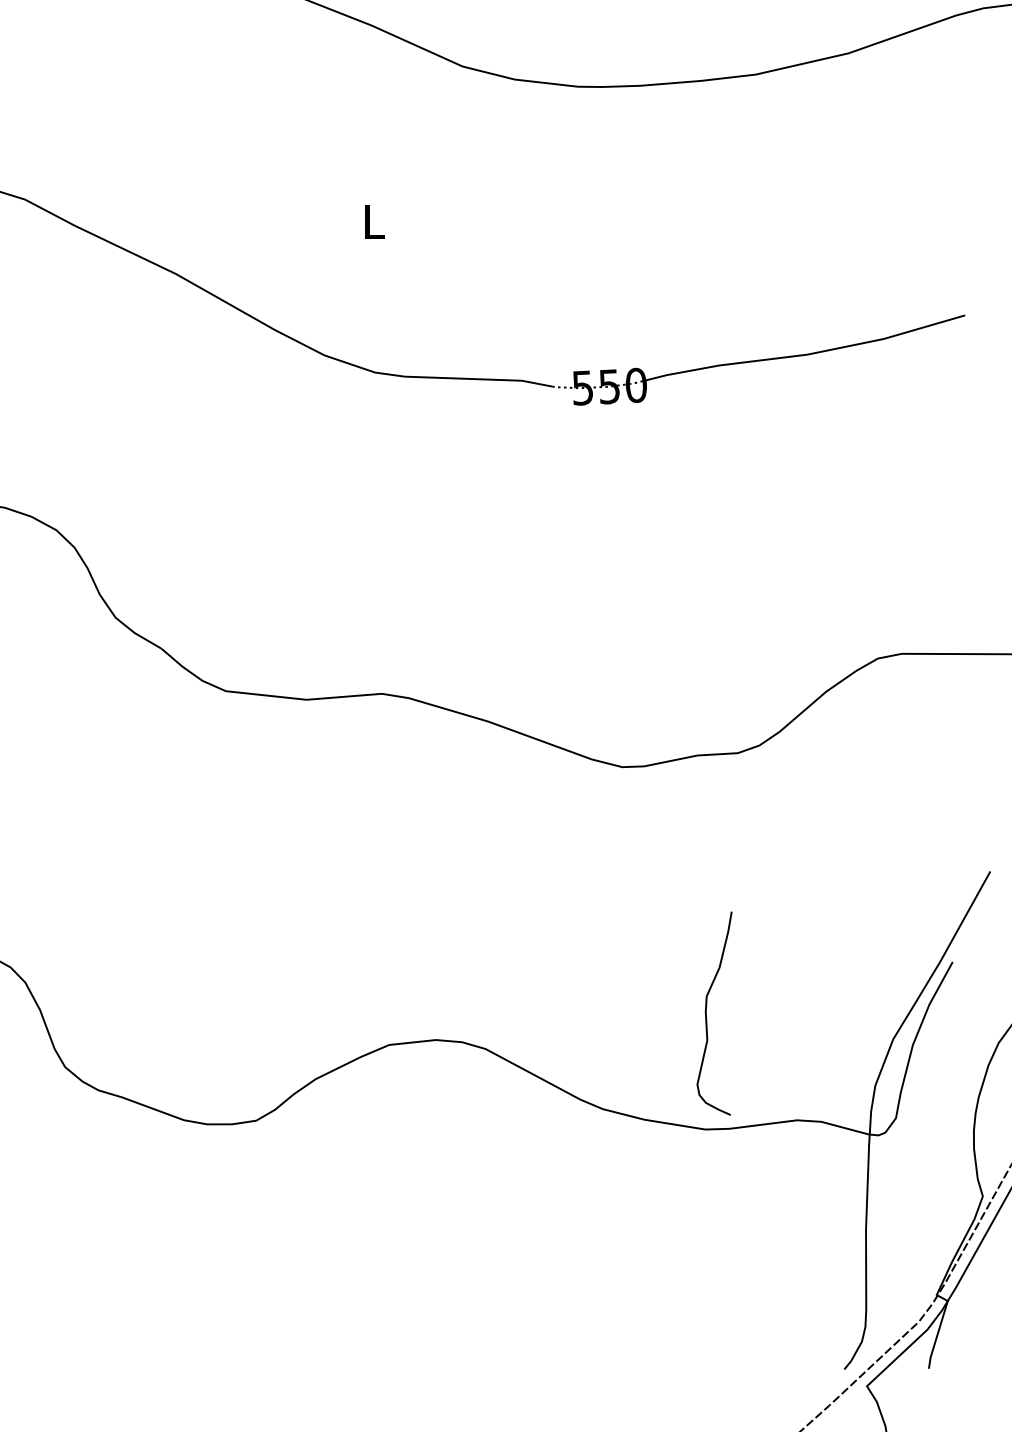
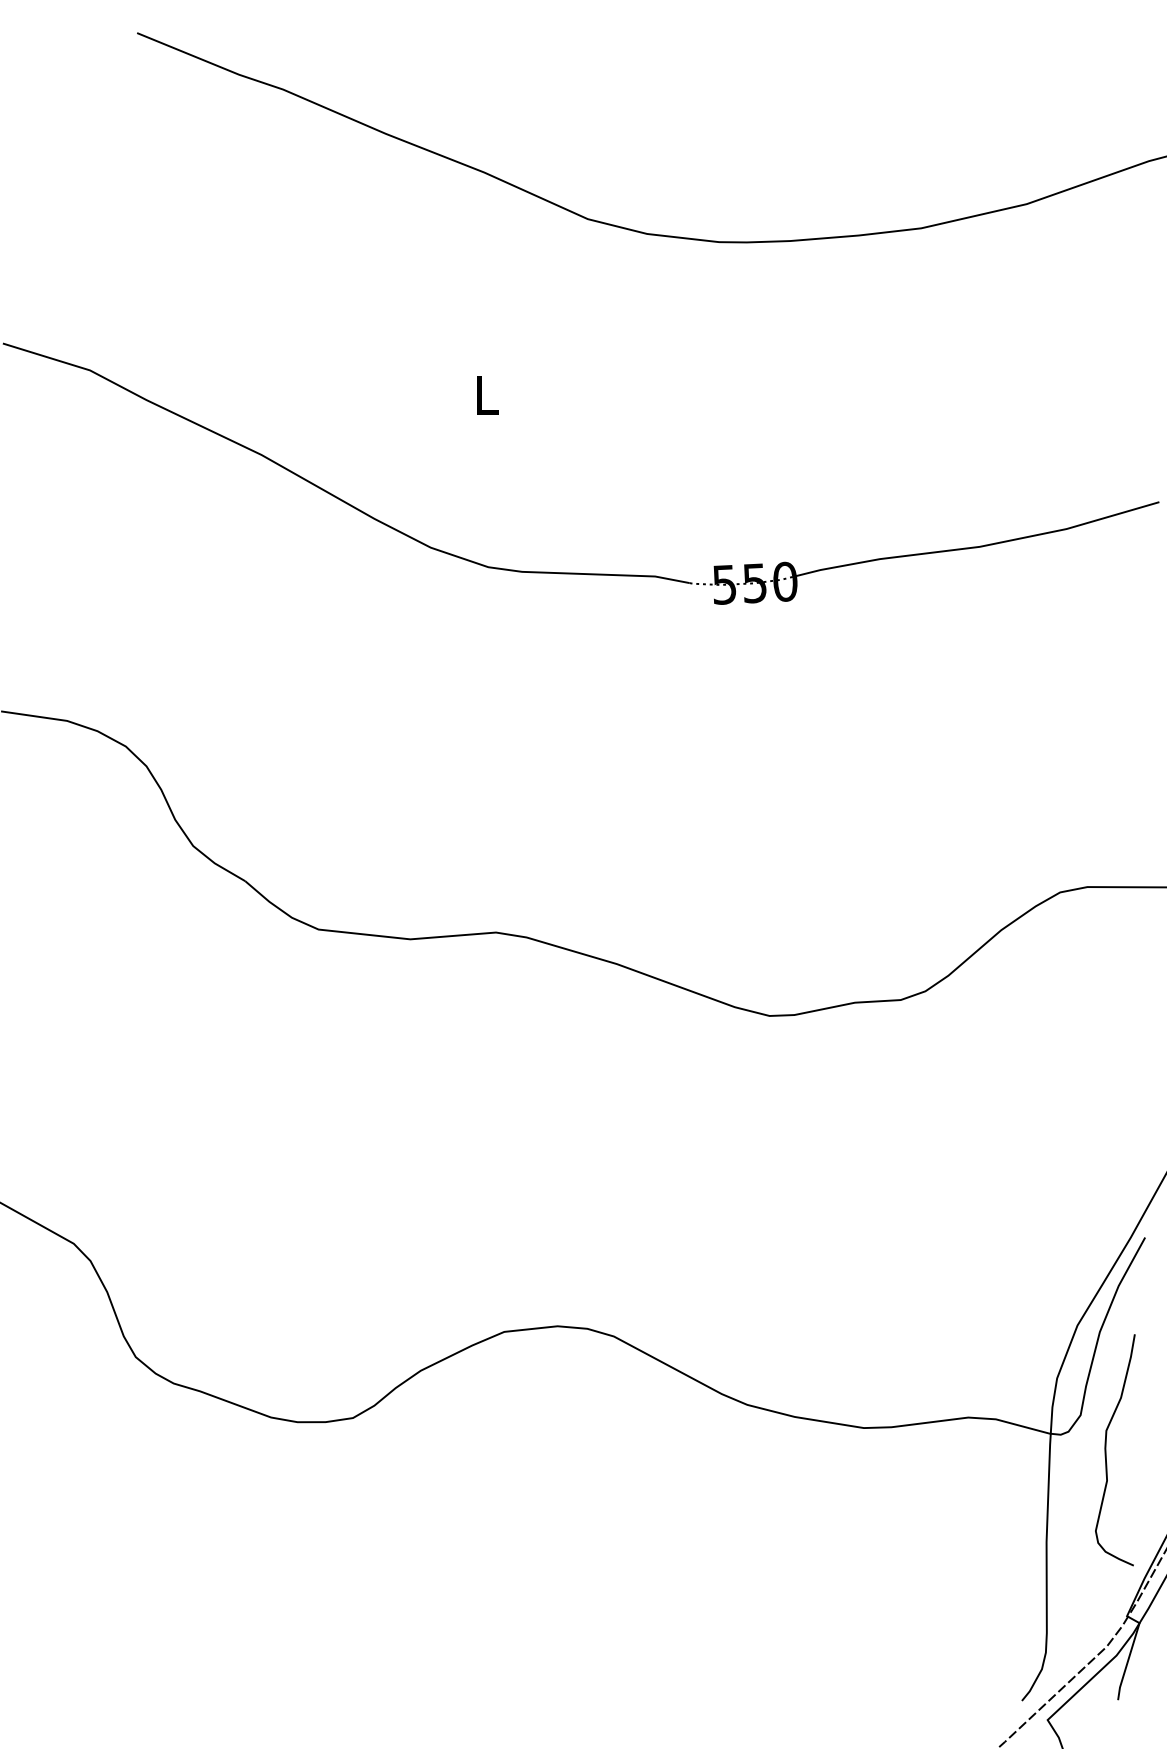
curve: (706, 1013) -> (1106, 1450), moved

